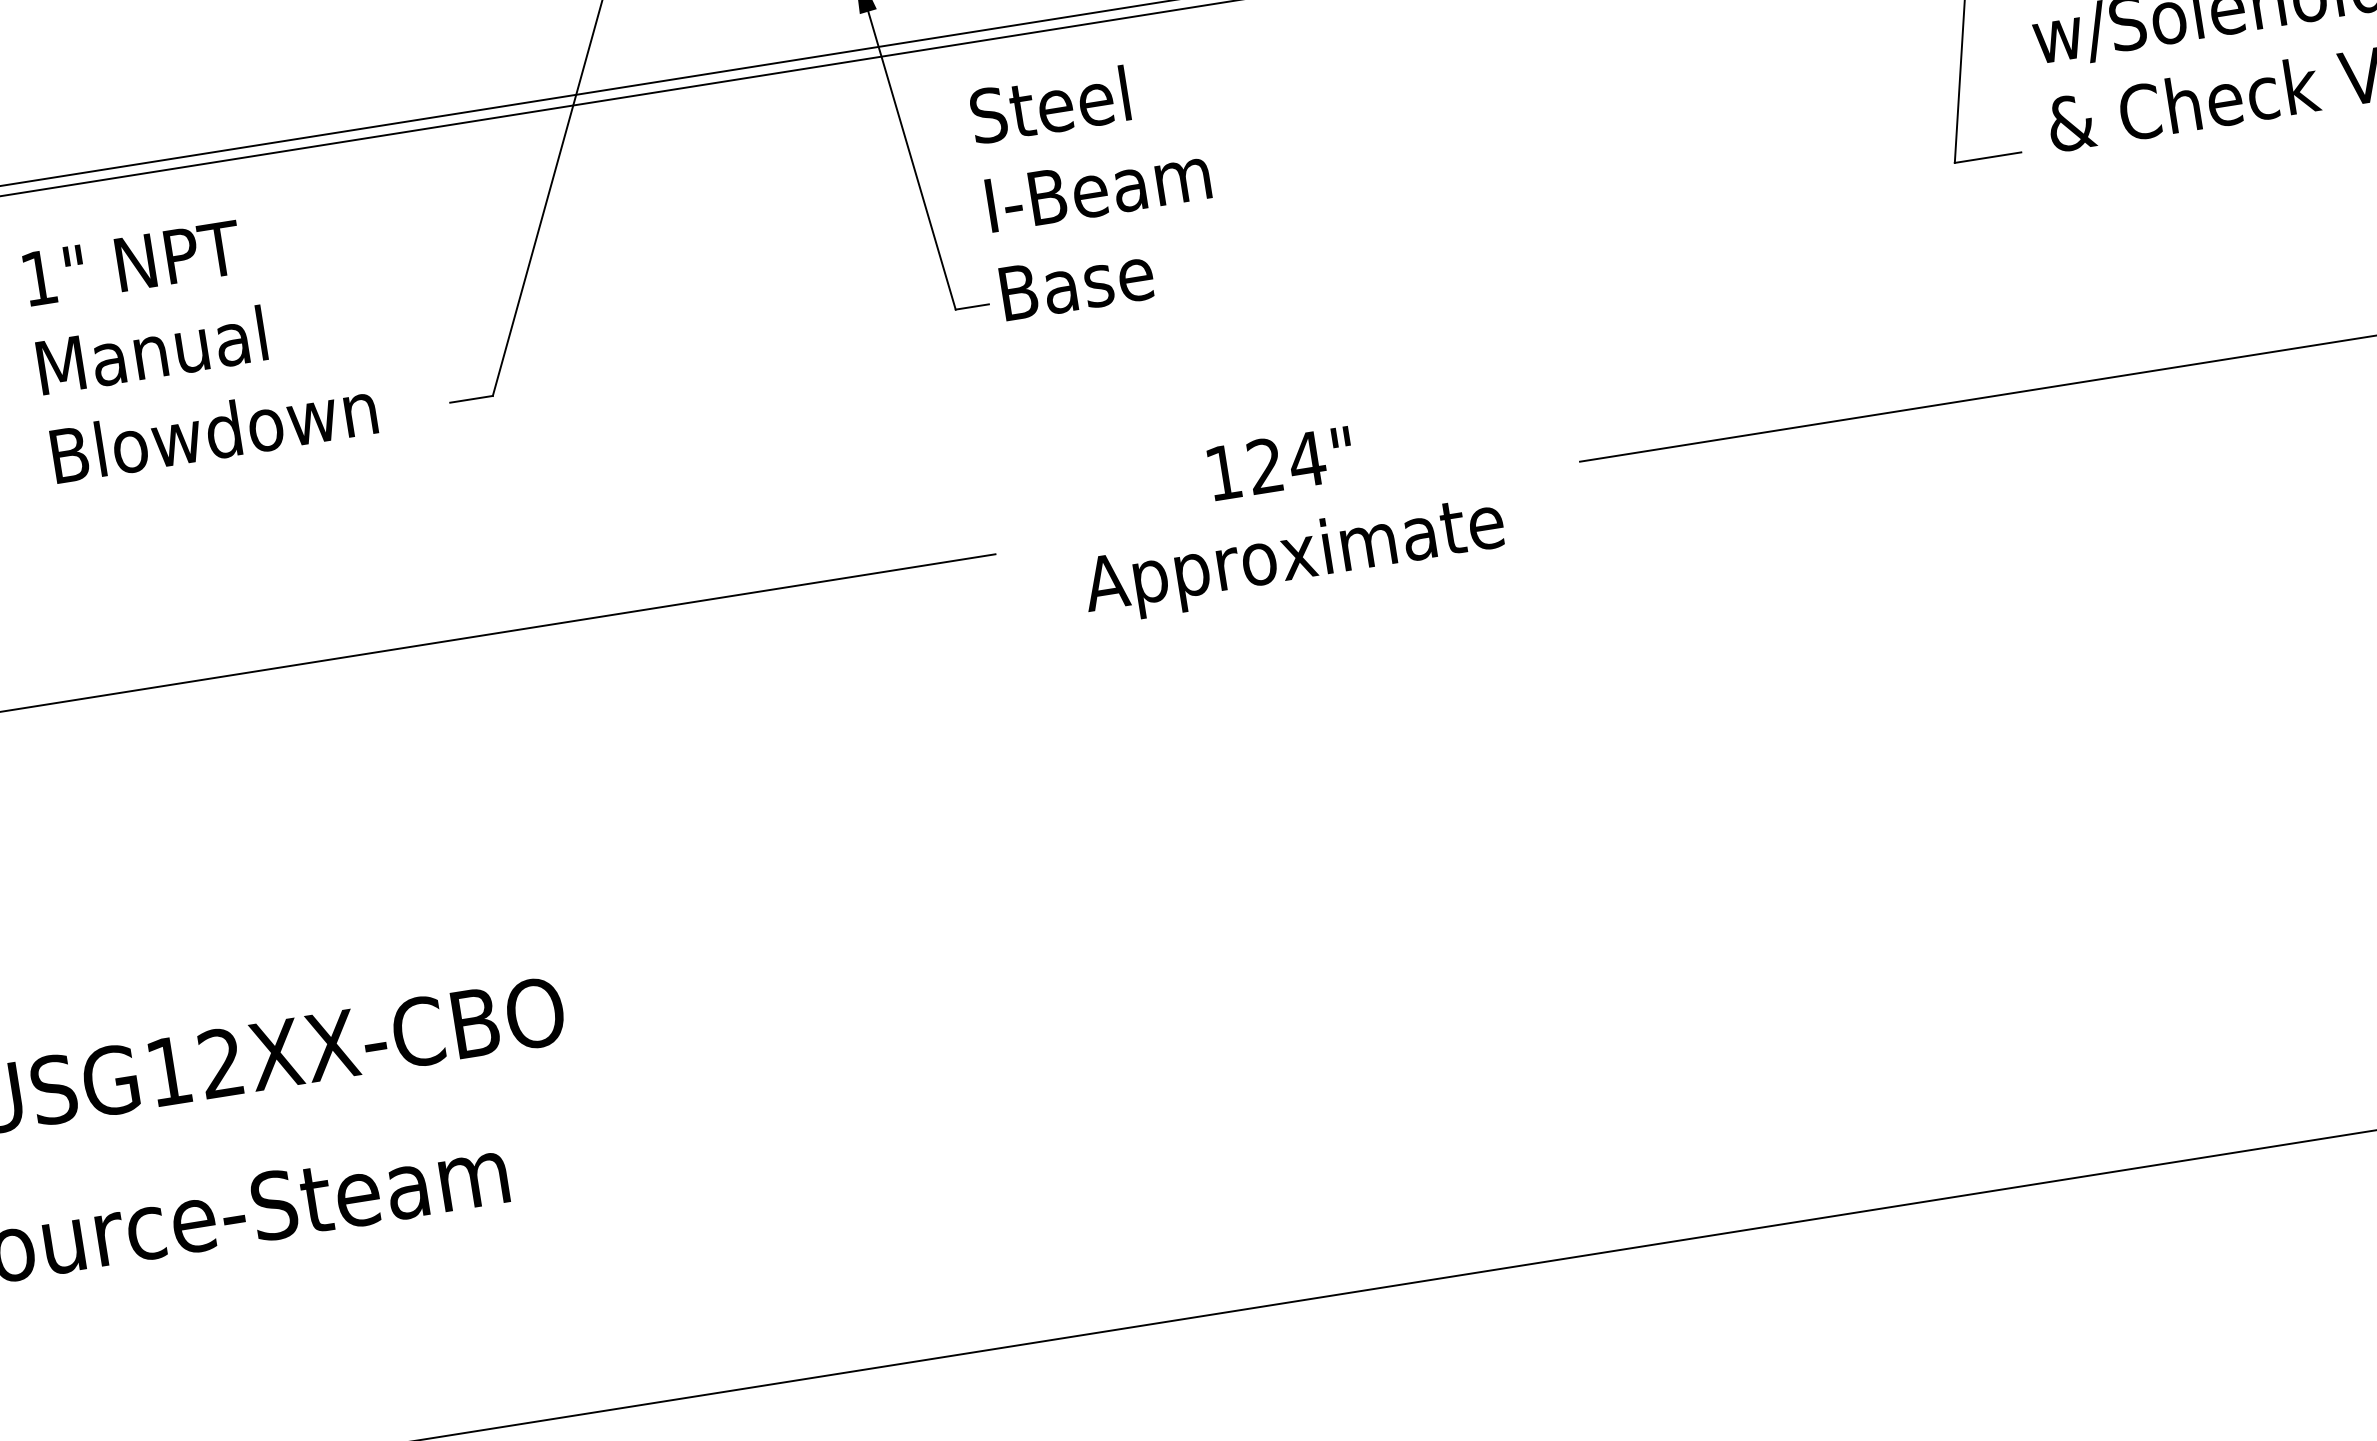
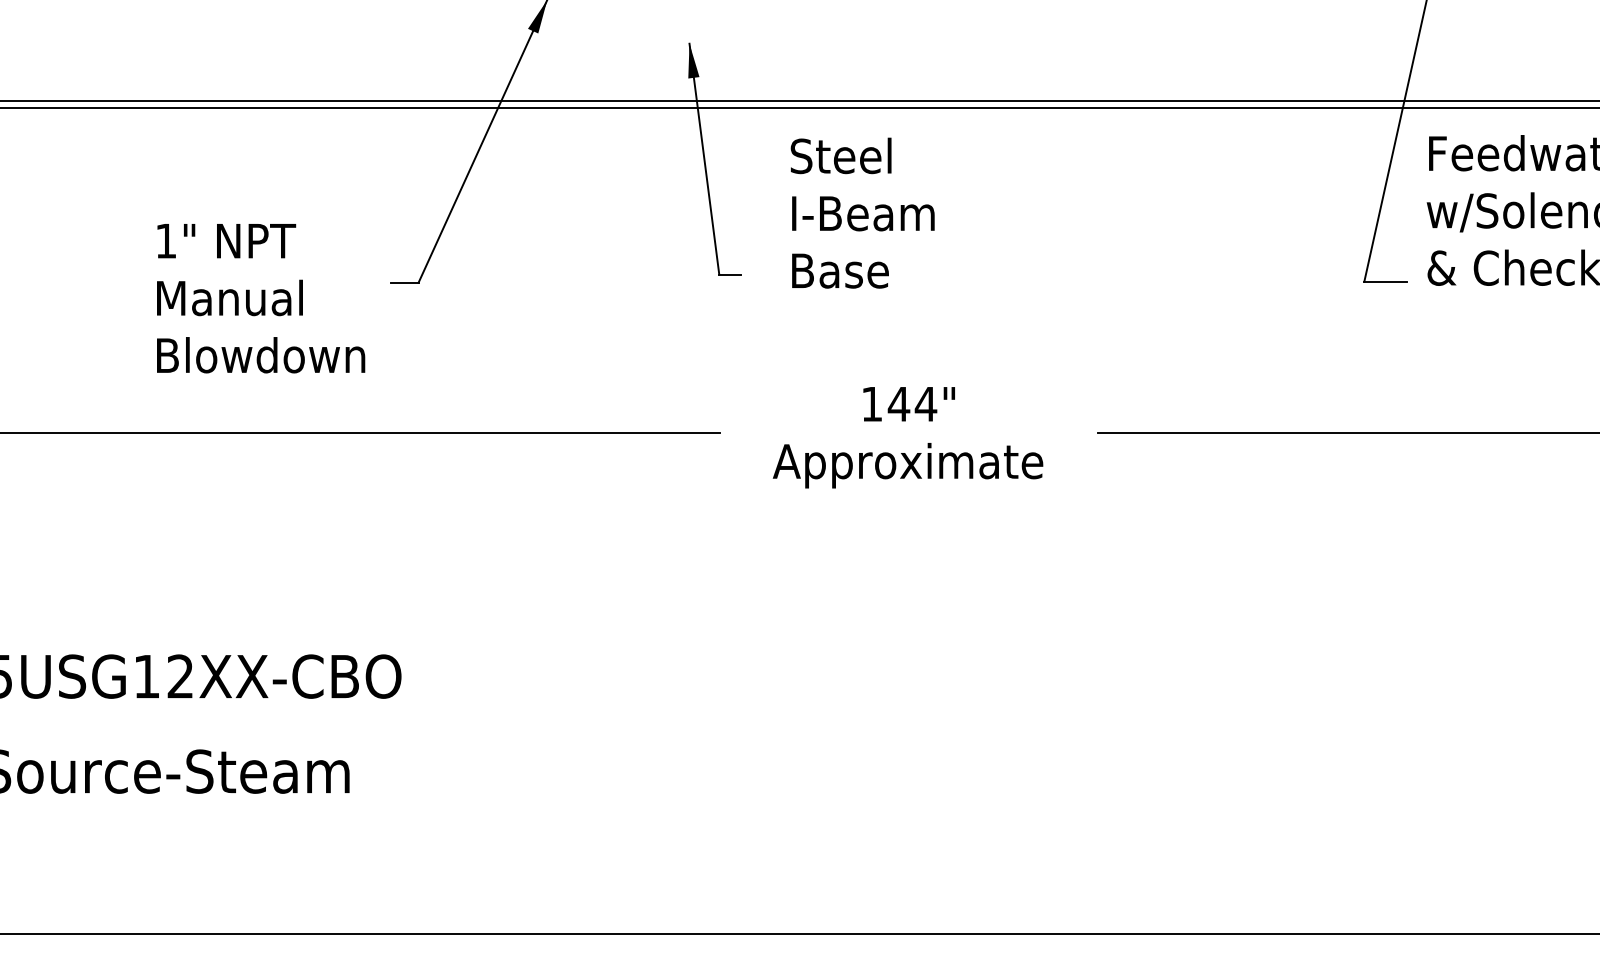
text: (1096, 187) -> (862, 212), moved
text: (200, 343) -> (261, 298), moved
text: (1264, 465) -> (898, 403), 124" -> 144"

